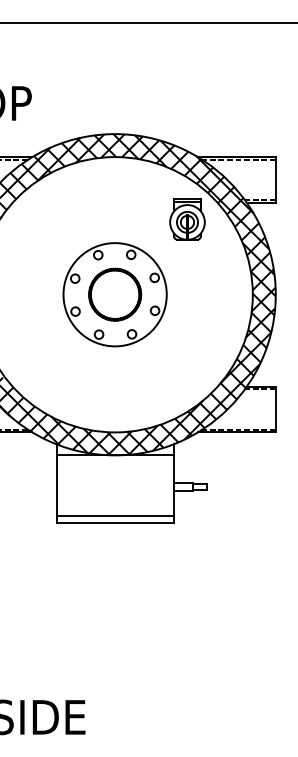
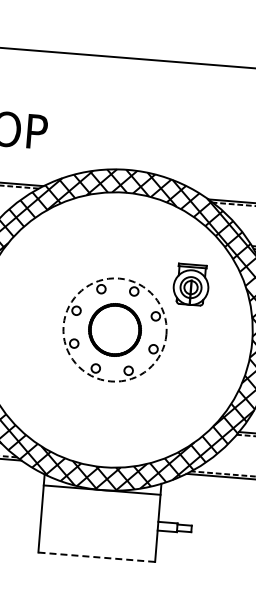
part: (187, 219) -> (191, 284), moved
circle: (114, 294) -> (114, 329), solid -> dashed
line: (114, 515) -> (96, 549), removed
line: (115, 522) -> (97, 557), solid -> dashed

